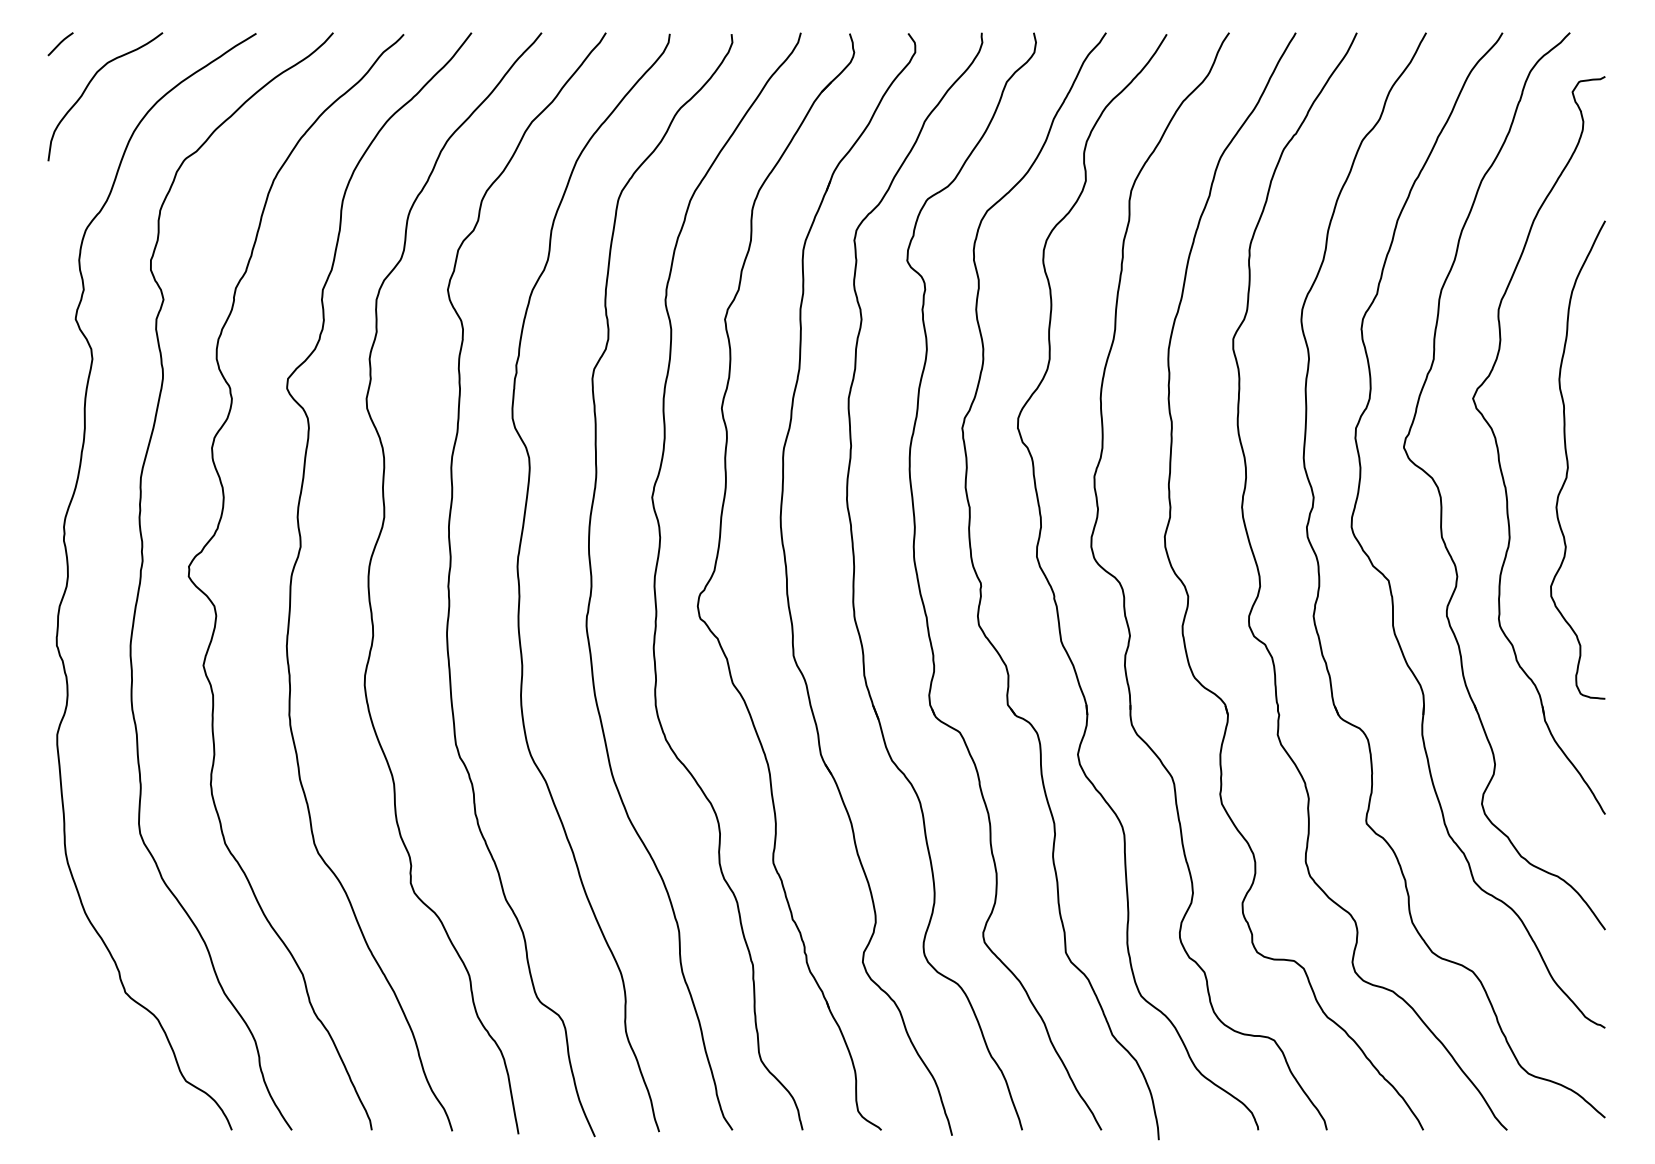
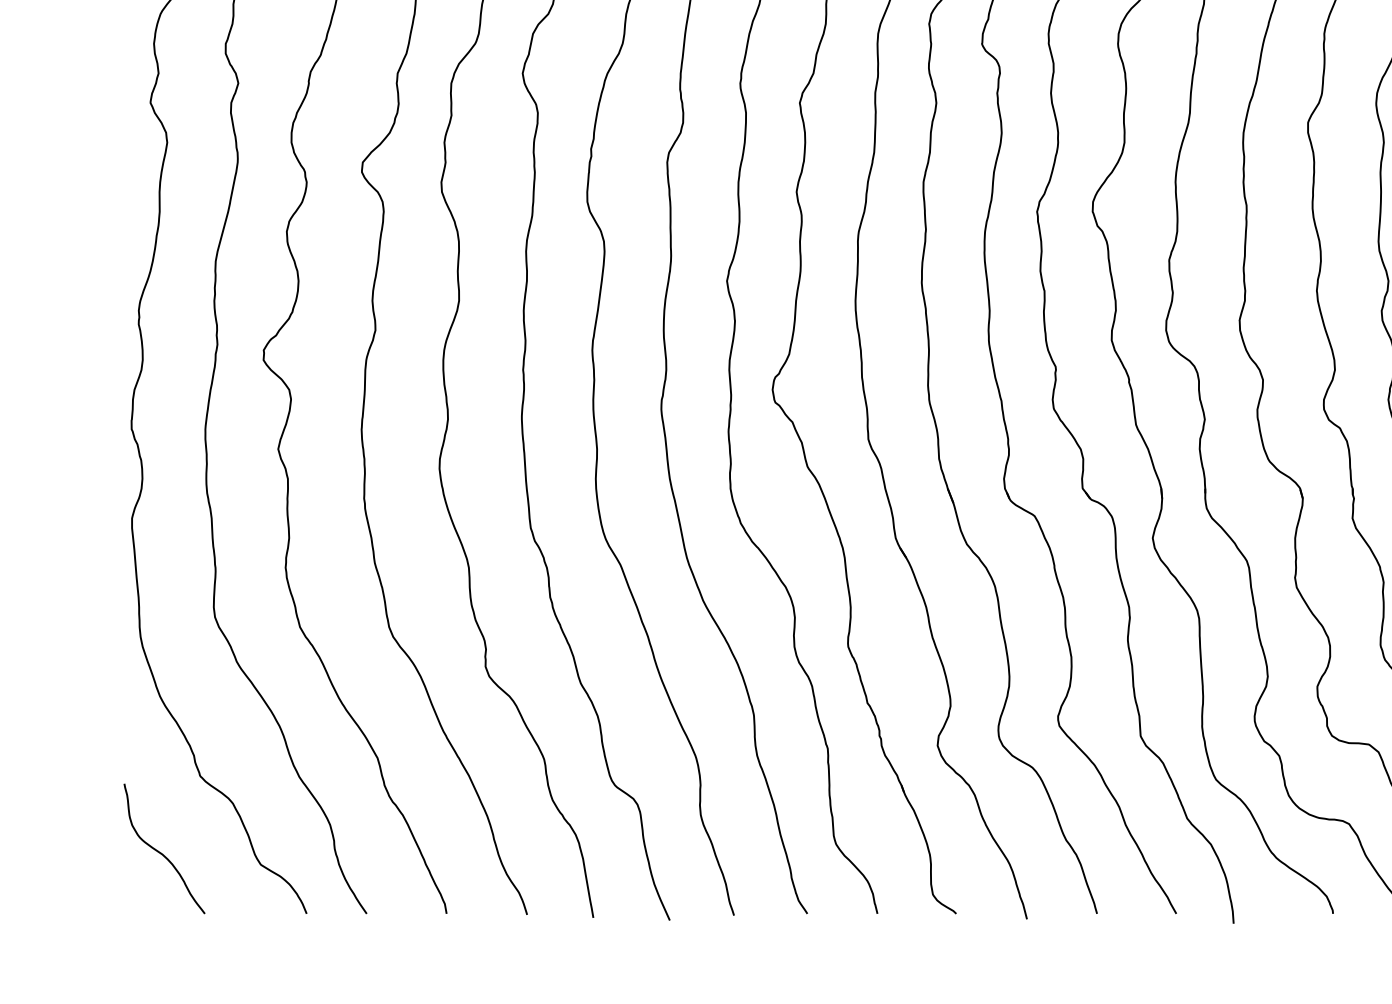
curve: (87, 1069) -> (162, 853), added

